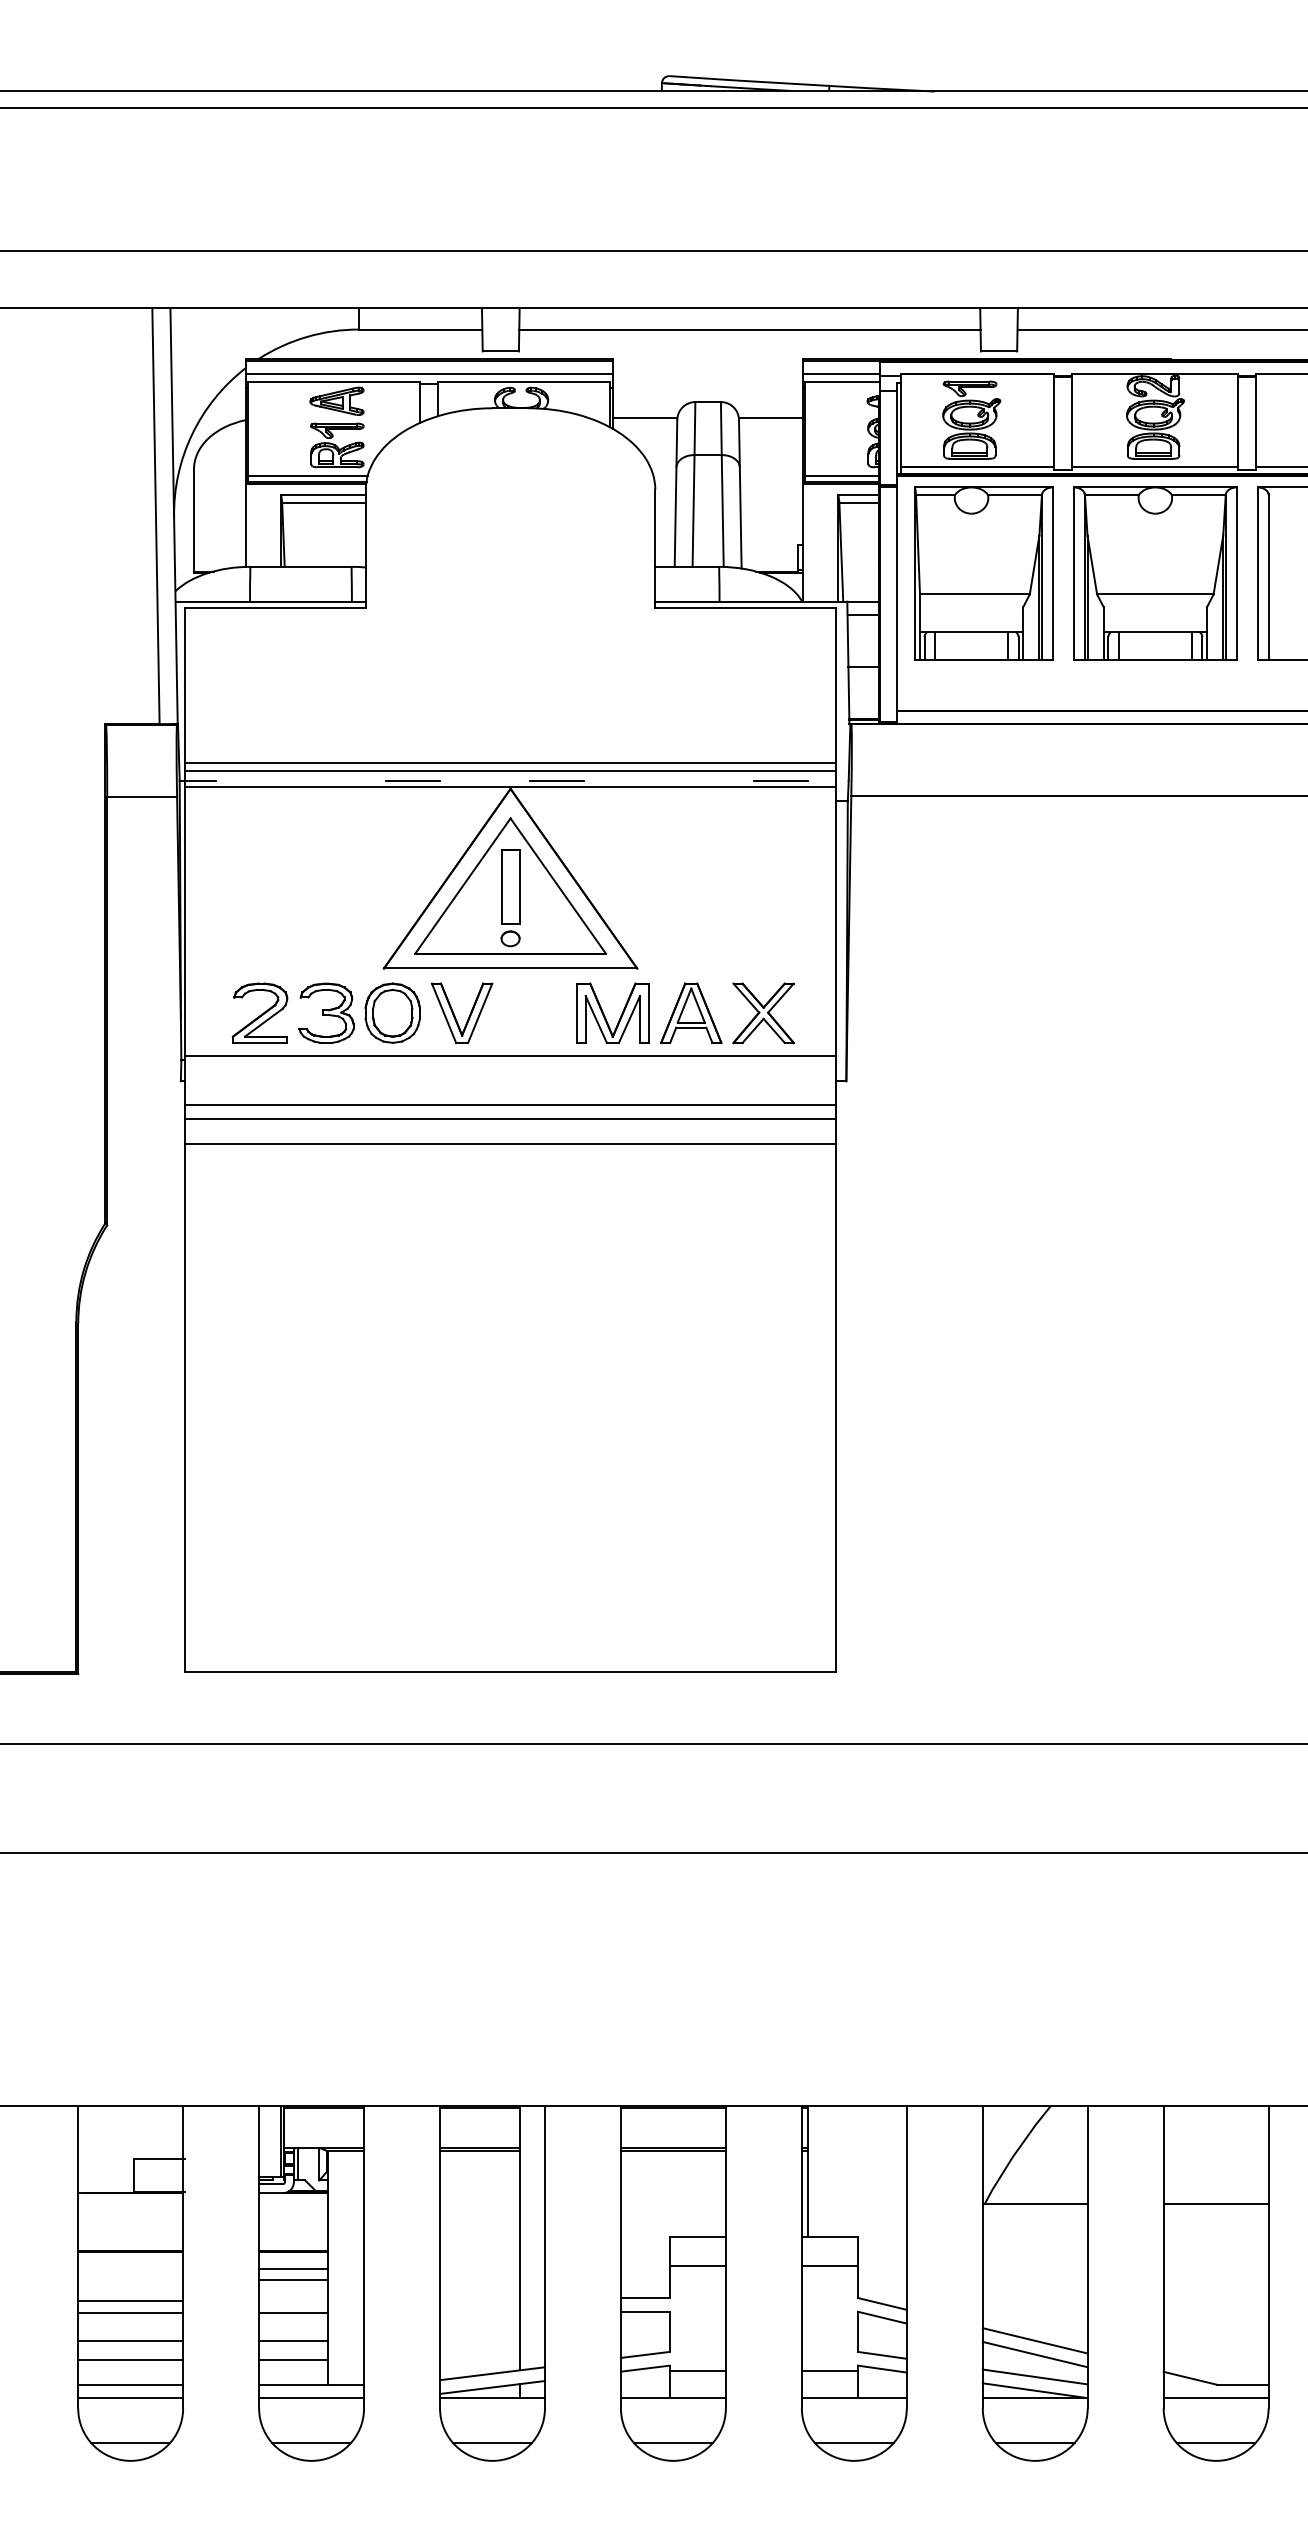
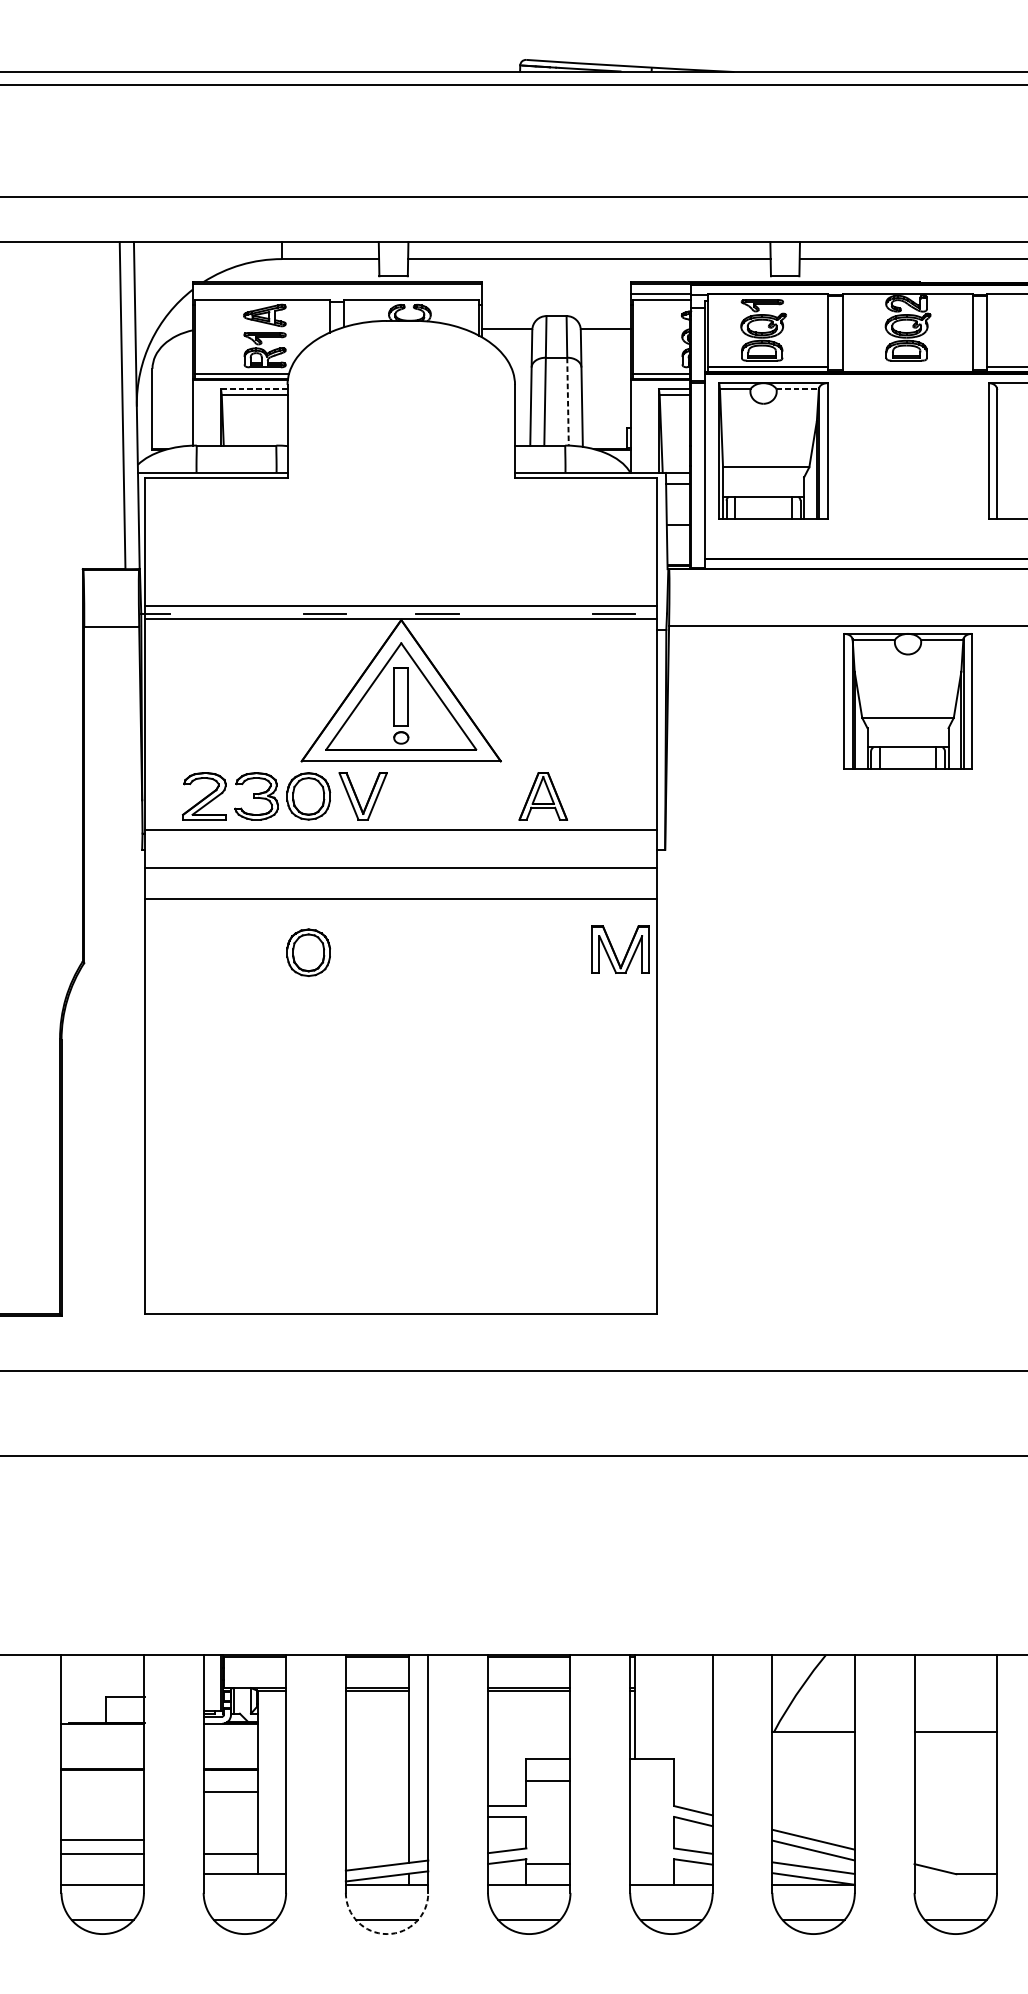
line: (429, 374) -> (337, 294), removed
line: (1154, 467) -> (907, 367), removed
line: (323, 495) -> (254, 389), solid -> dashed
line: (1015, 495) -> (798, 389), solid -> dashed
line: (722, 510) -> (567, 401), solid -> dashed
part: (1155, 573) -> (908, 701), moved
line: (510, 762) -> (401, 599), removed
part: (604, 1013) -> (614, 949), moved
part: (763, 1013) -> (600, 796), removed
line: (510, 1118) -> (401, 879), removed
part: (392, 1211) -> (308, 952), added
line: (829, 2266) -> (651, 1781), removed
line: (293, 2268) -> (230, 1782), removed
line: (130, 2301) -> (102, 1808), removed
line: (130, 2312) -> (102, 1817), removed
line: (293, 2312) -> (230, 1817), removed
line: (293, 2341) -> (230, 1840), removed
line: (829, 2371) -> (651, 1863), removed
line: (130, 2384) -> (102, 1874), removed
line: (311, 2398) -> (244, 1885), removed
line: (1215, 2398) -> (955, 1885), removed
arc: (492, 2460) -> (387, 1933), solid -> dashed

